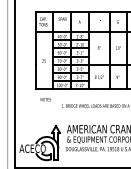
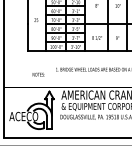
text: (45, 99) -> (37, 74), moved

